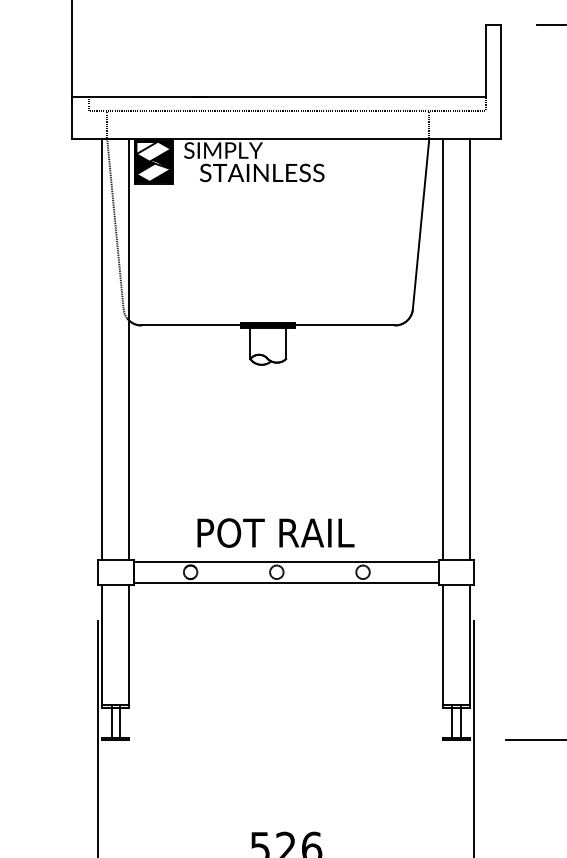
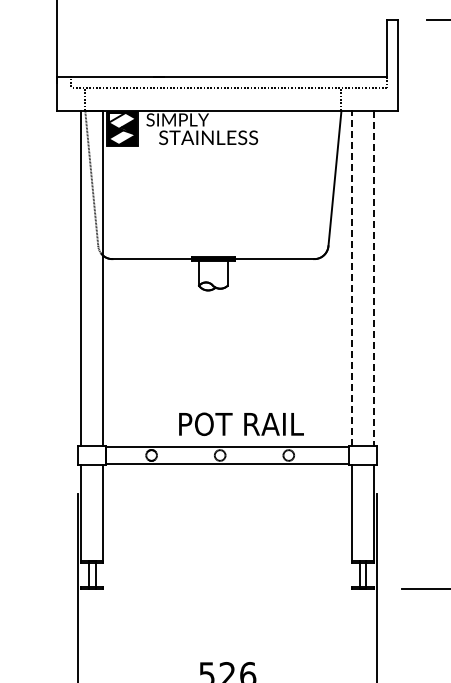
line: (443, 348) -> (352, 277), solid -> dashed
line: (469, 349) -> (373, 278), solid -> dashed
text: (275, 532) -> (241, 423), moved

